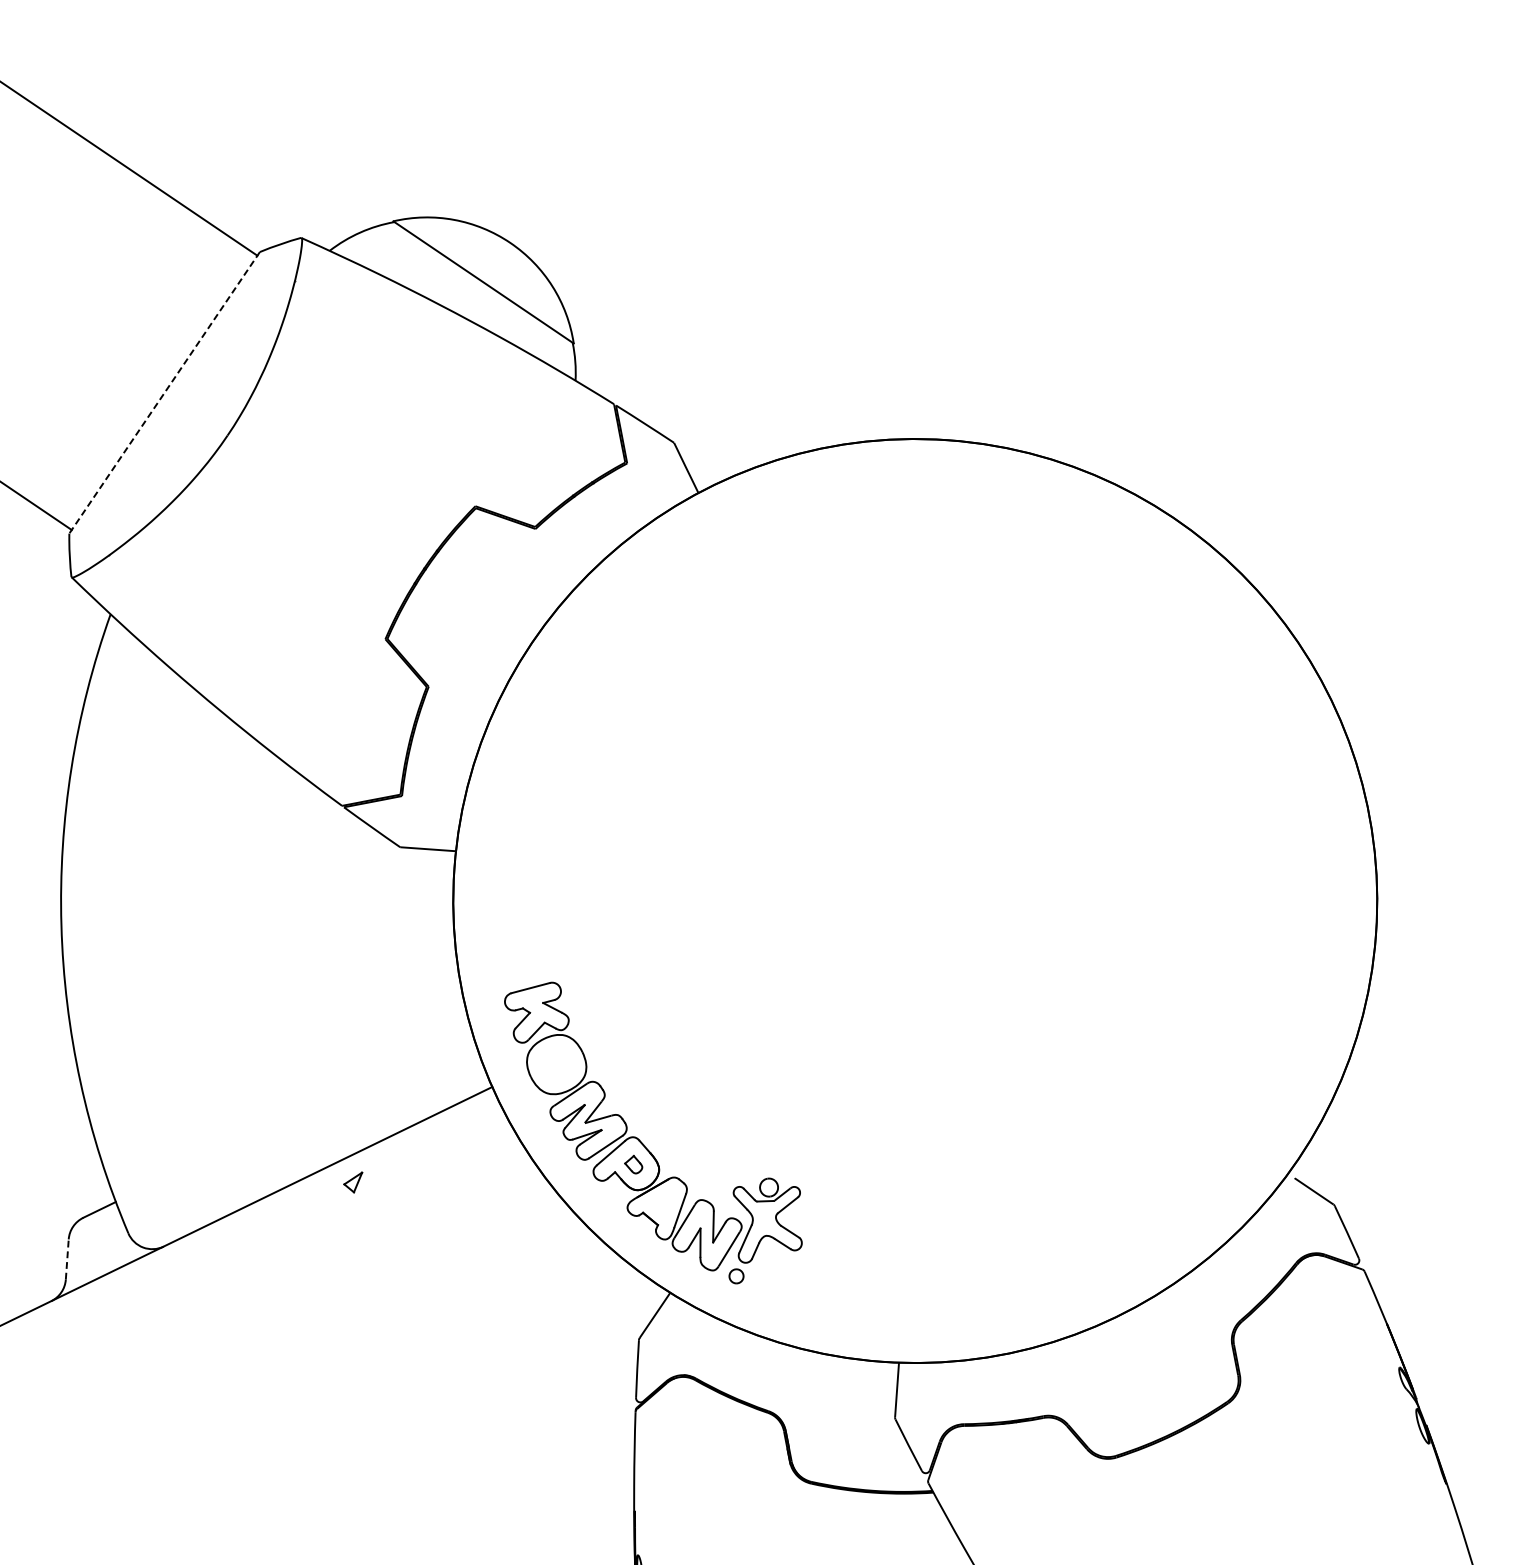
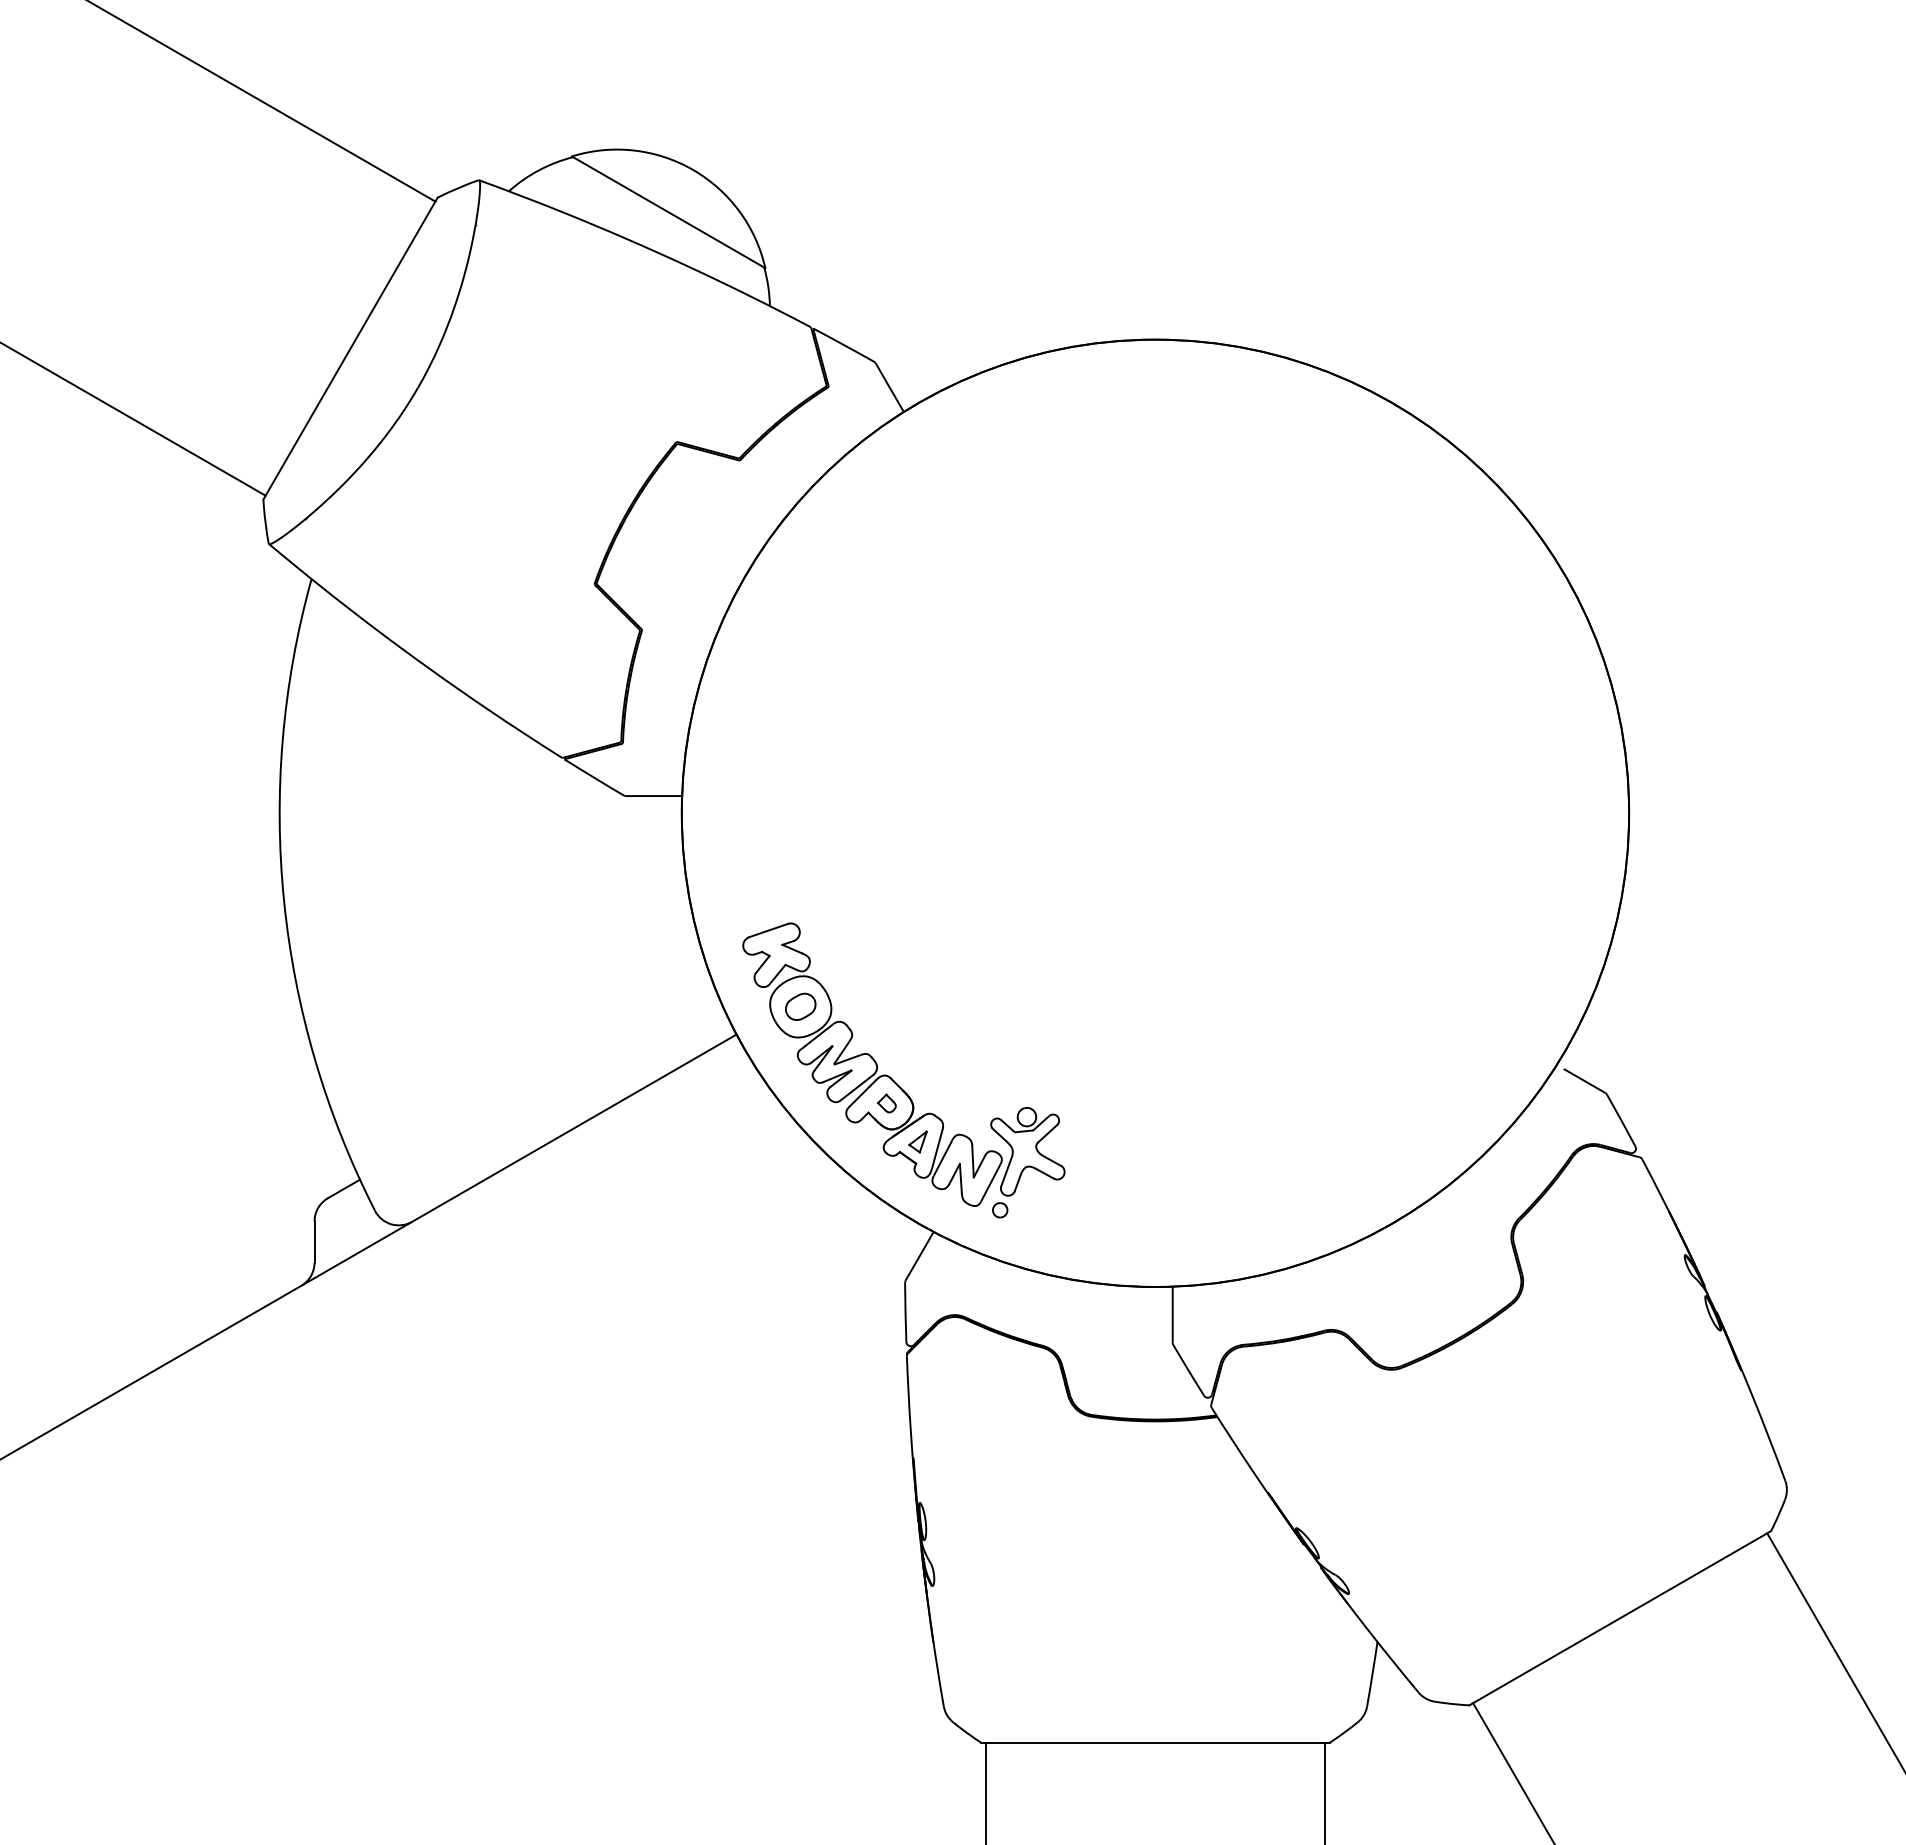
line: (164, 393) -> (350, 349), dashed -> solid
part: (556, 1064) -> (800, 1006), added
part: (352, 1181) -> (917, 1141), moved
line: (67, 1259) -> (314, 1242), dashed -> solid

